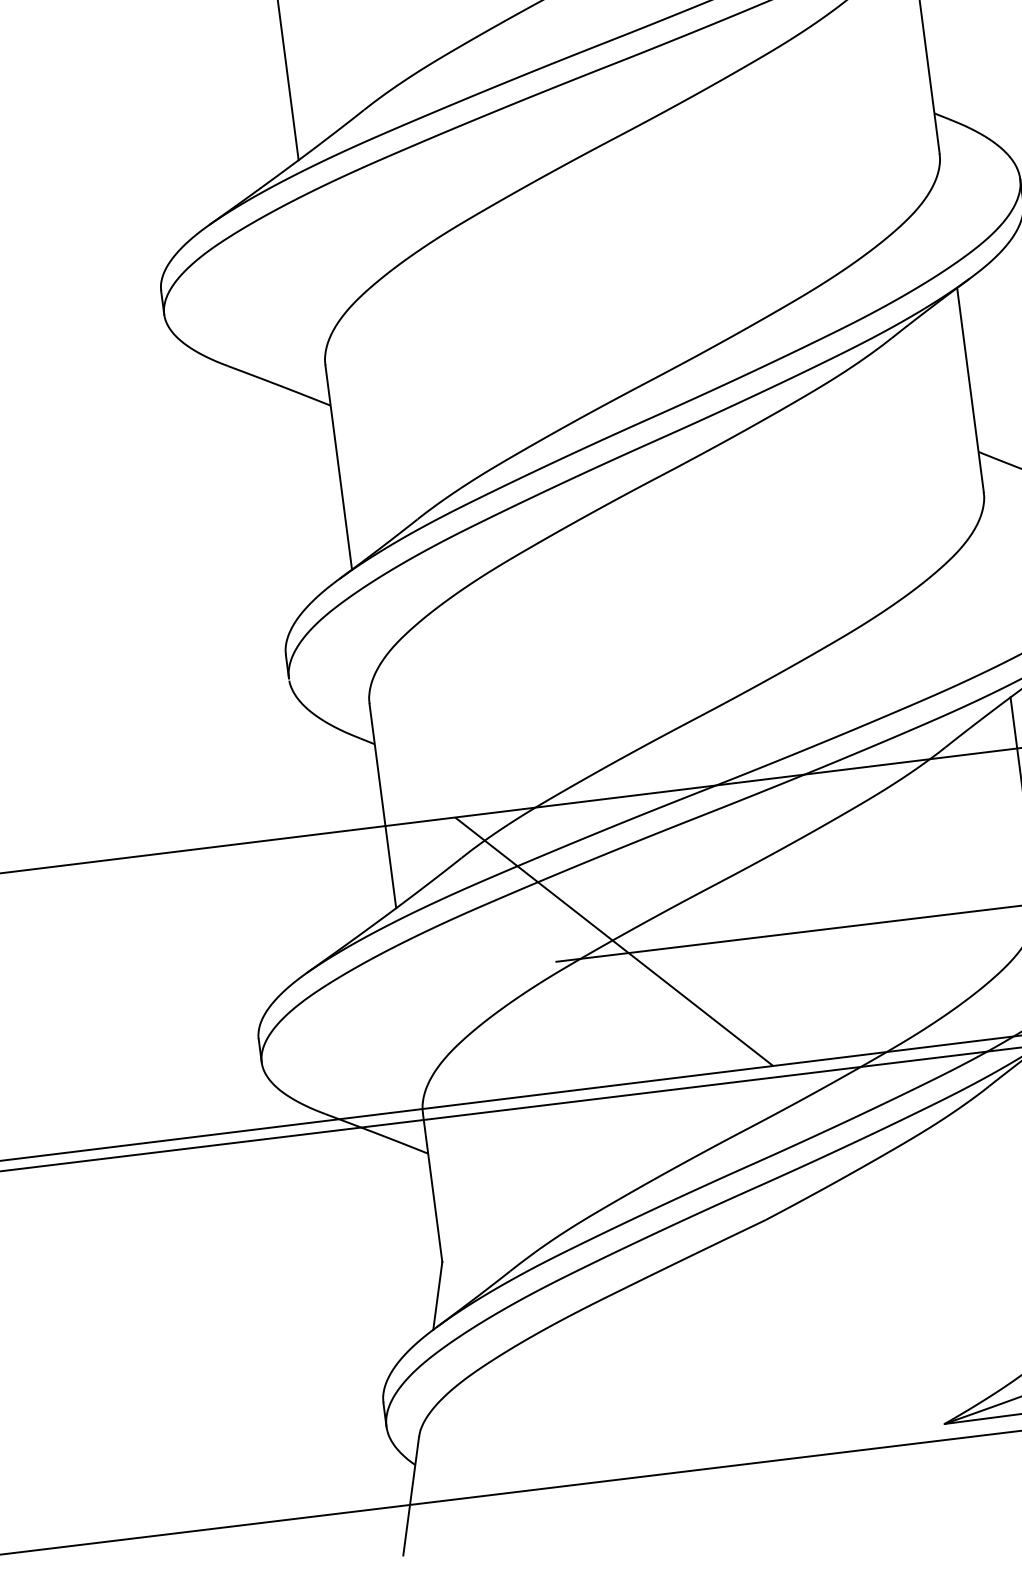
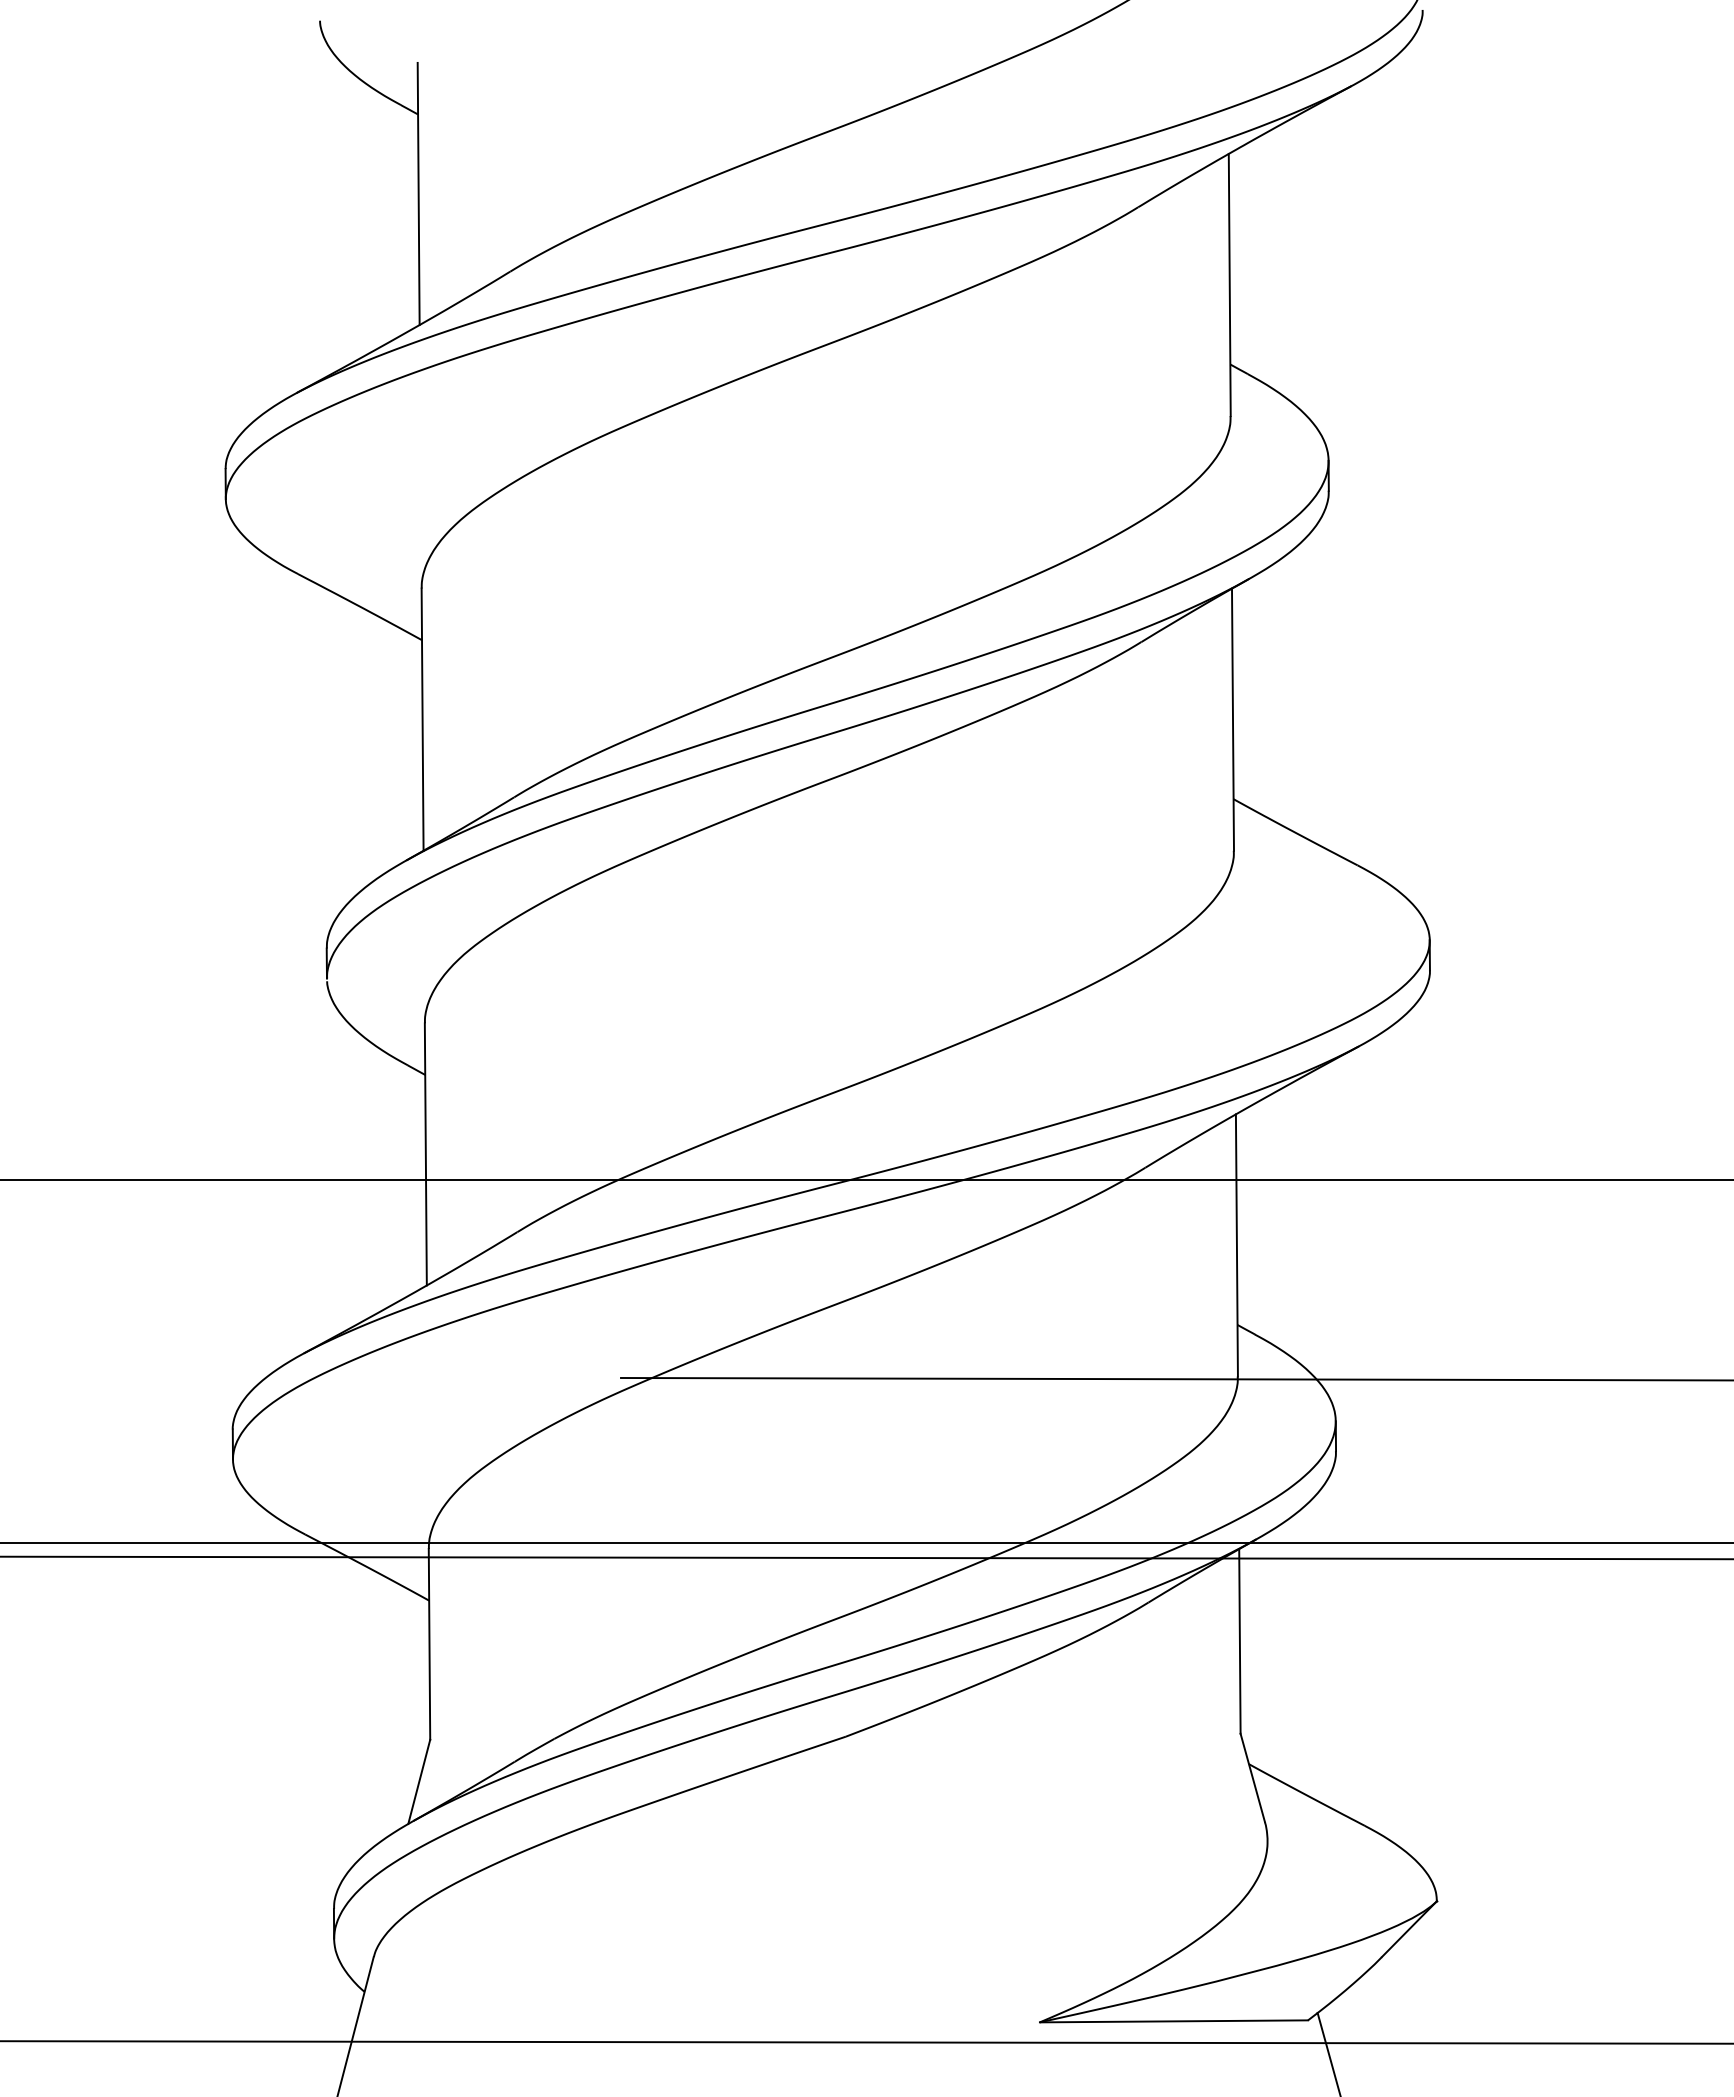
hatch: (613, 941) -> (696, 1361), removed

